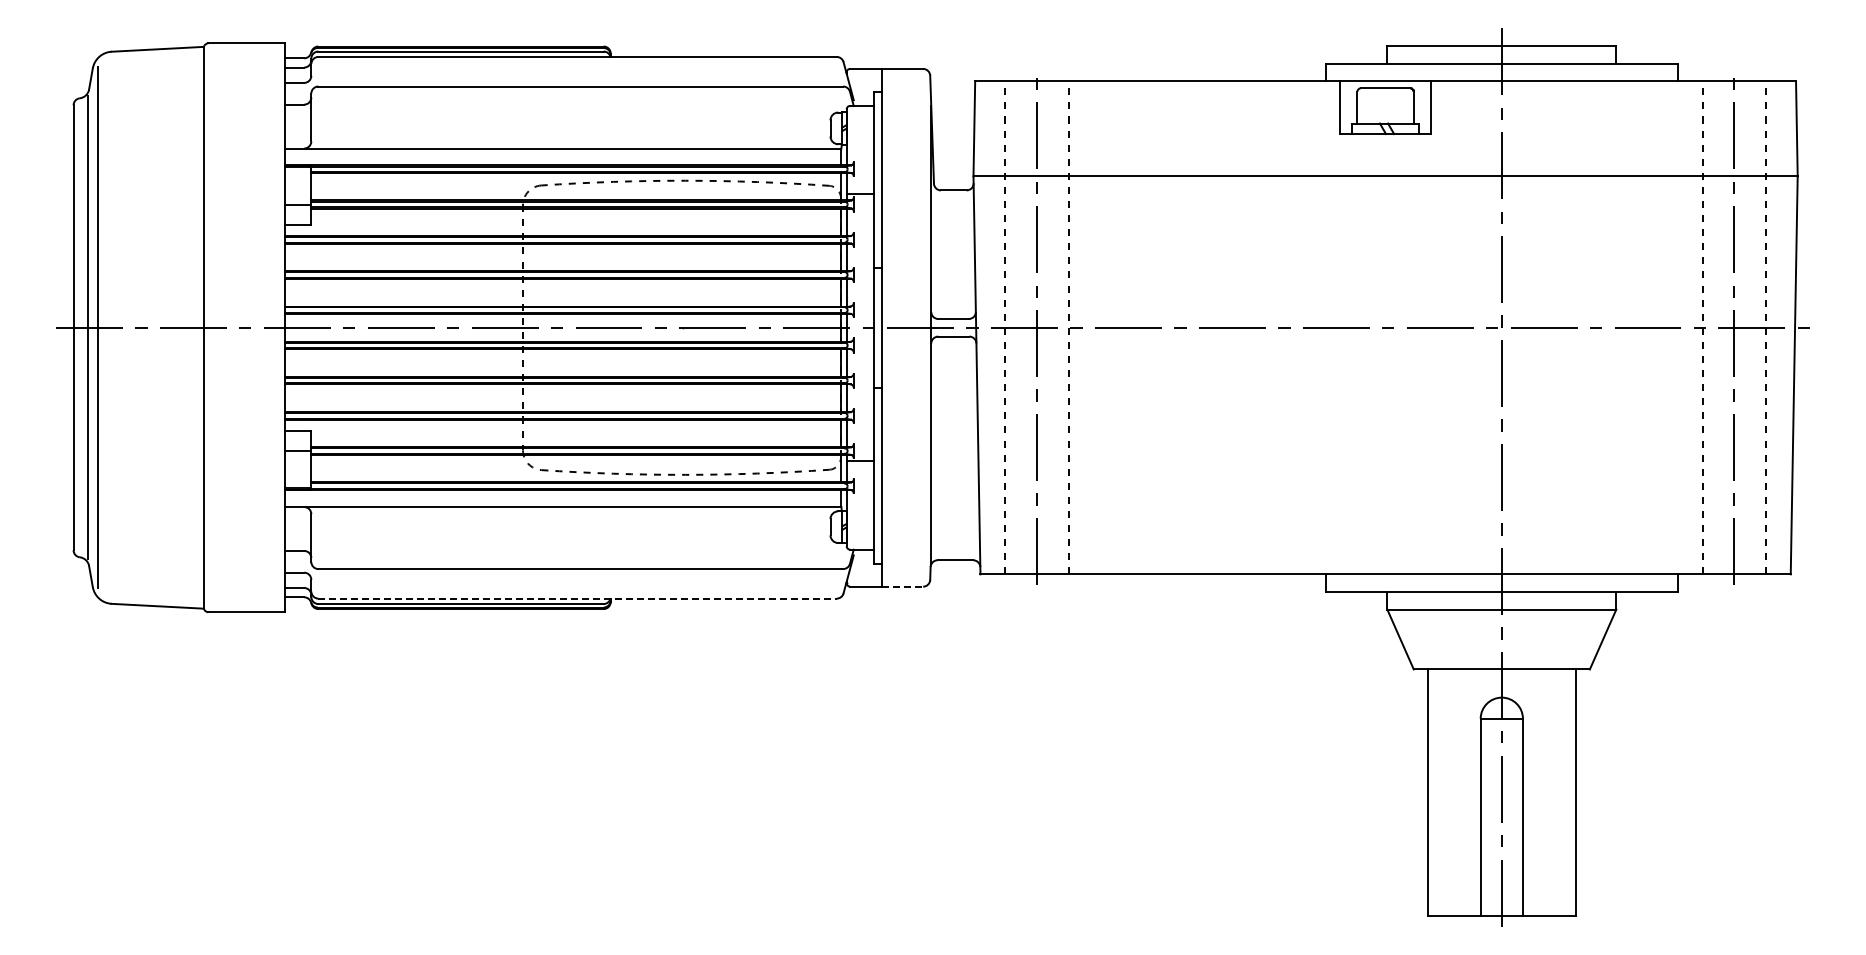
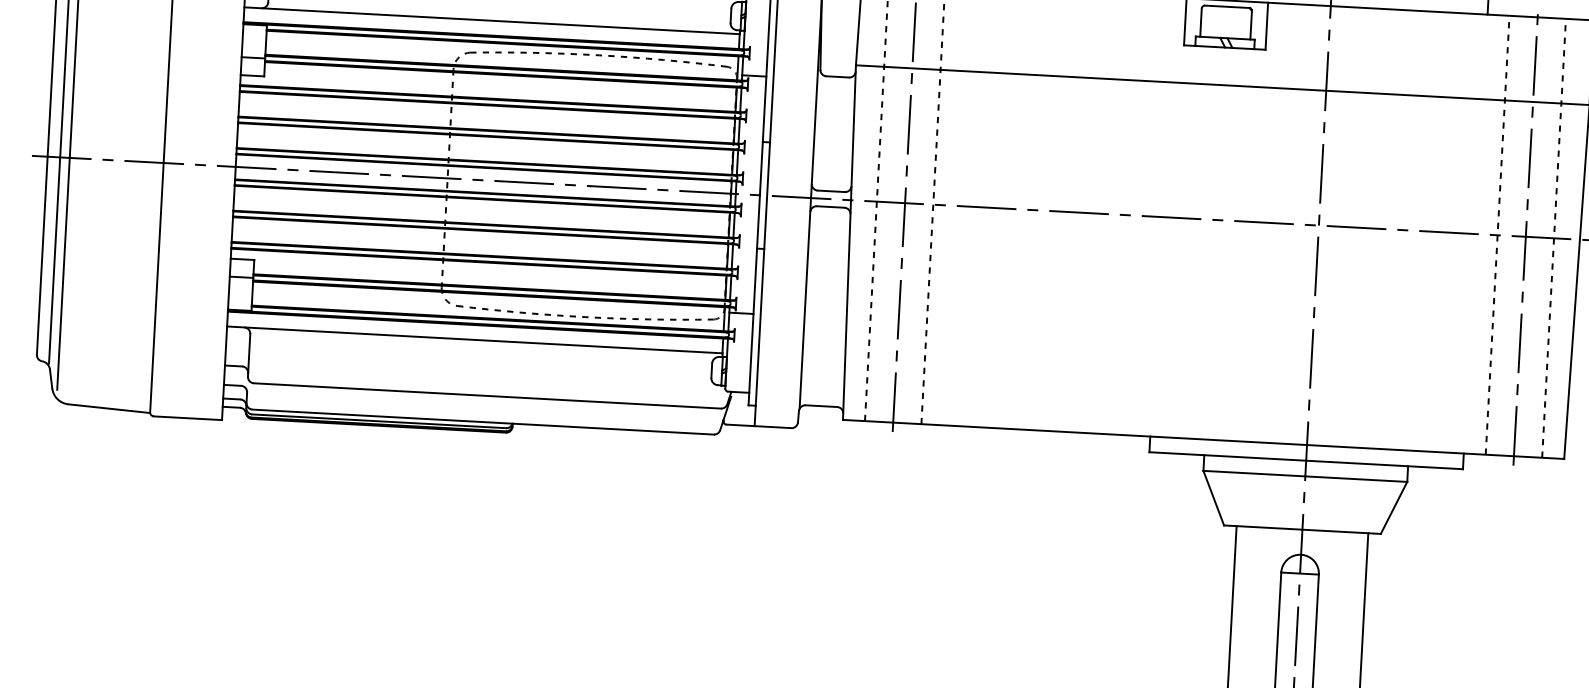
line: (902, 586) -> (772, 426), dashed -> solid
line: (578, 598) -> (484, 422), dashed -> solid

